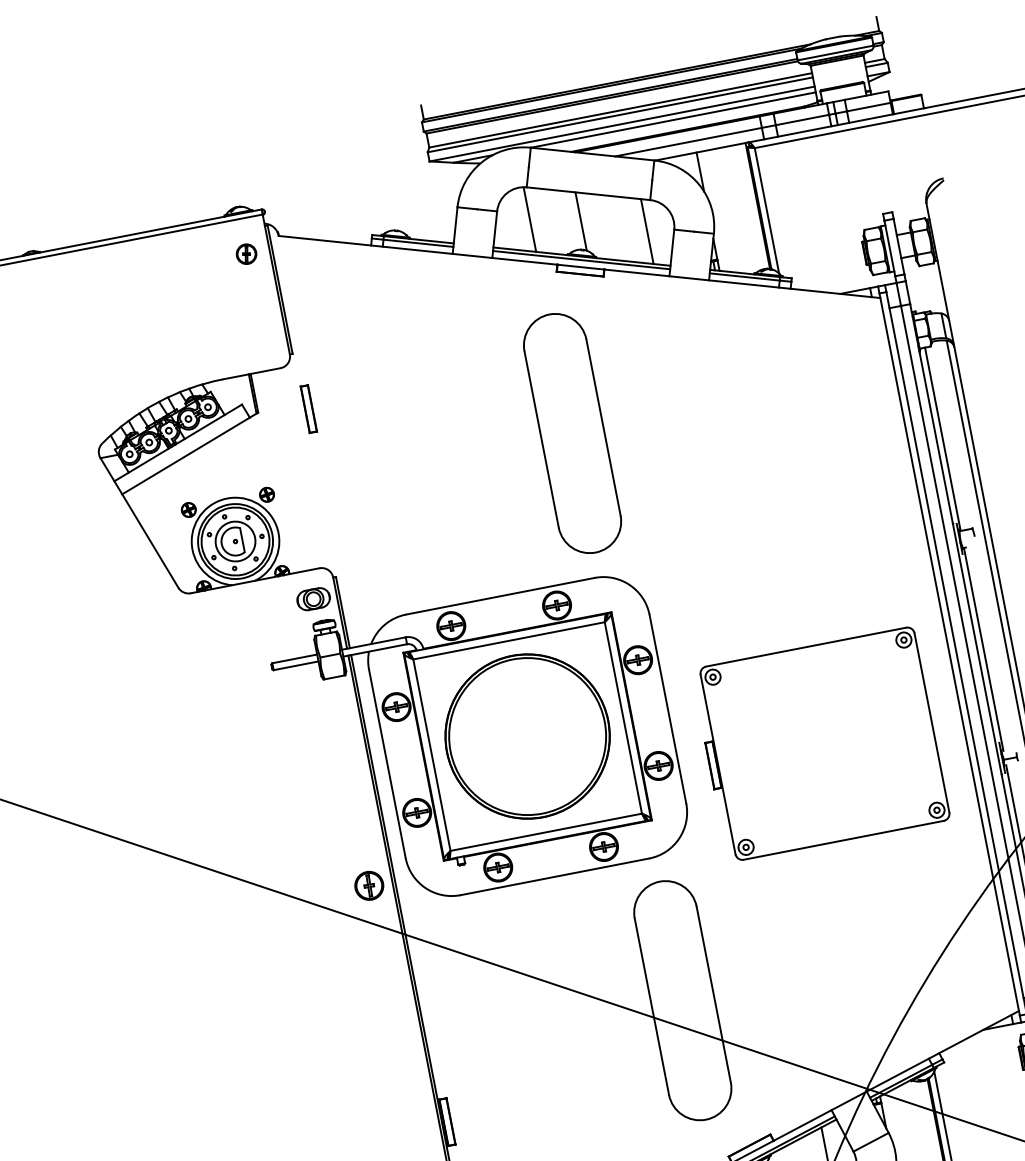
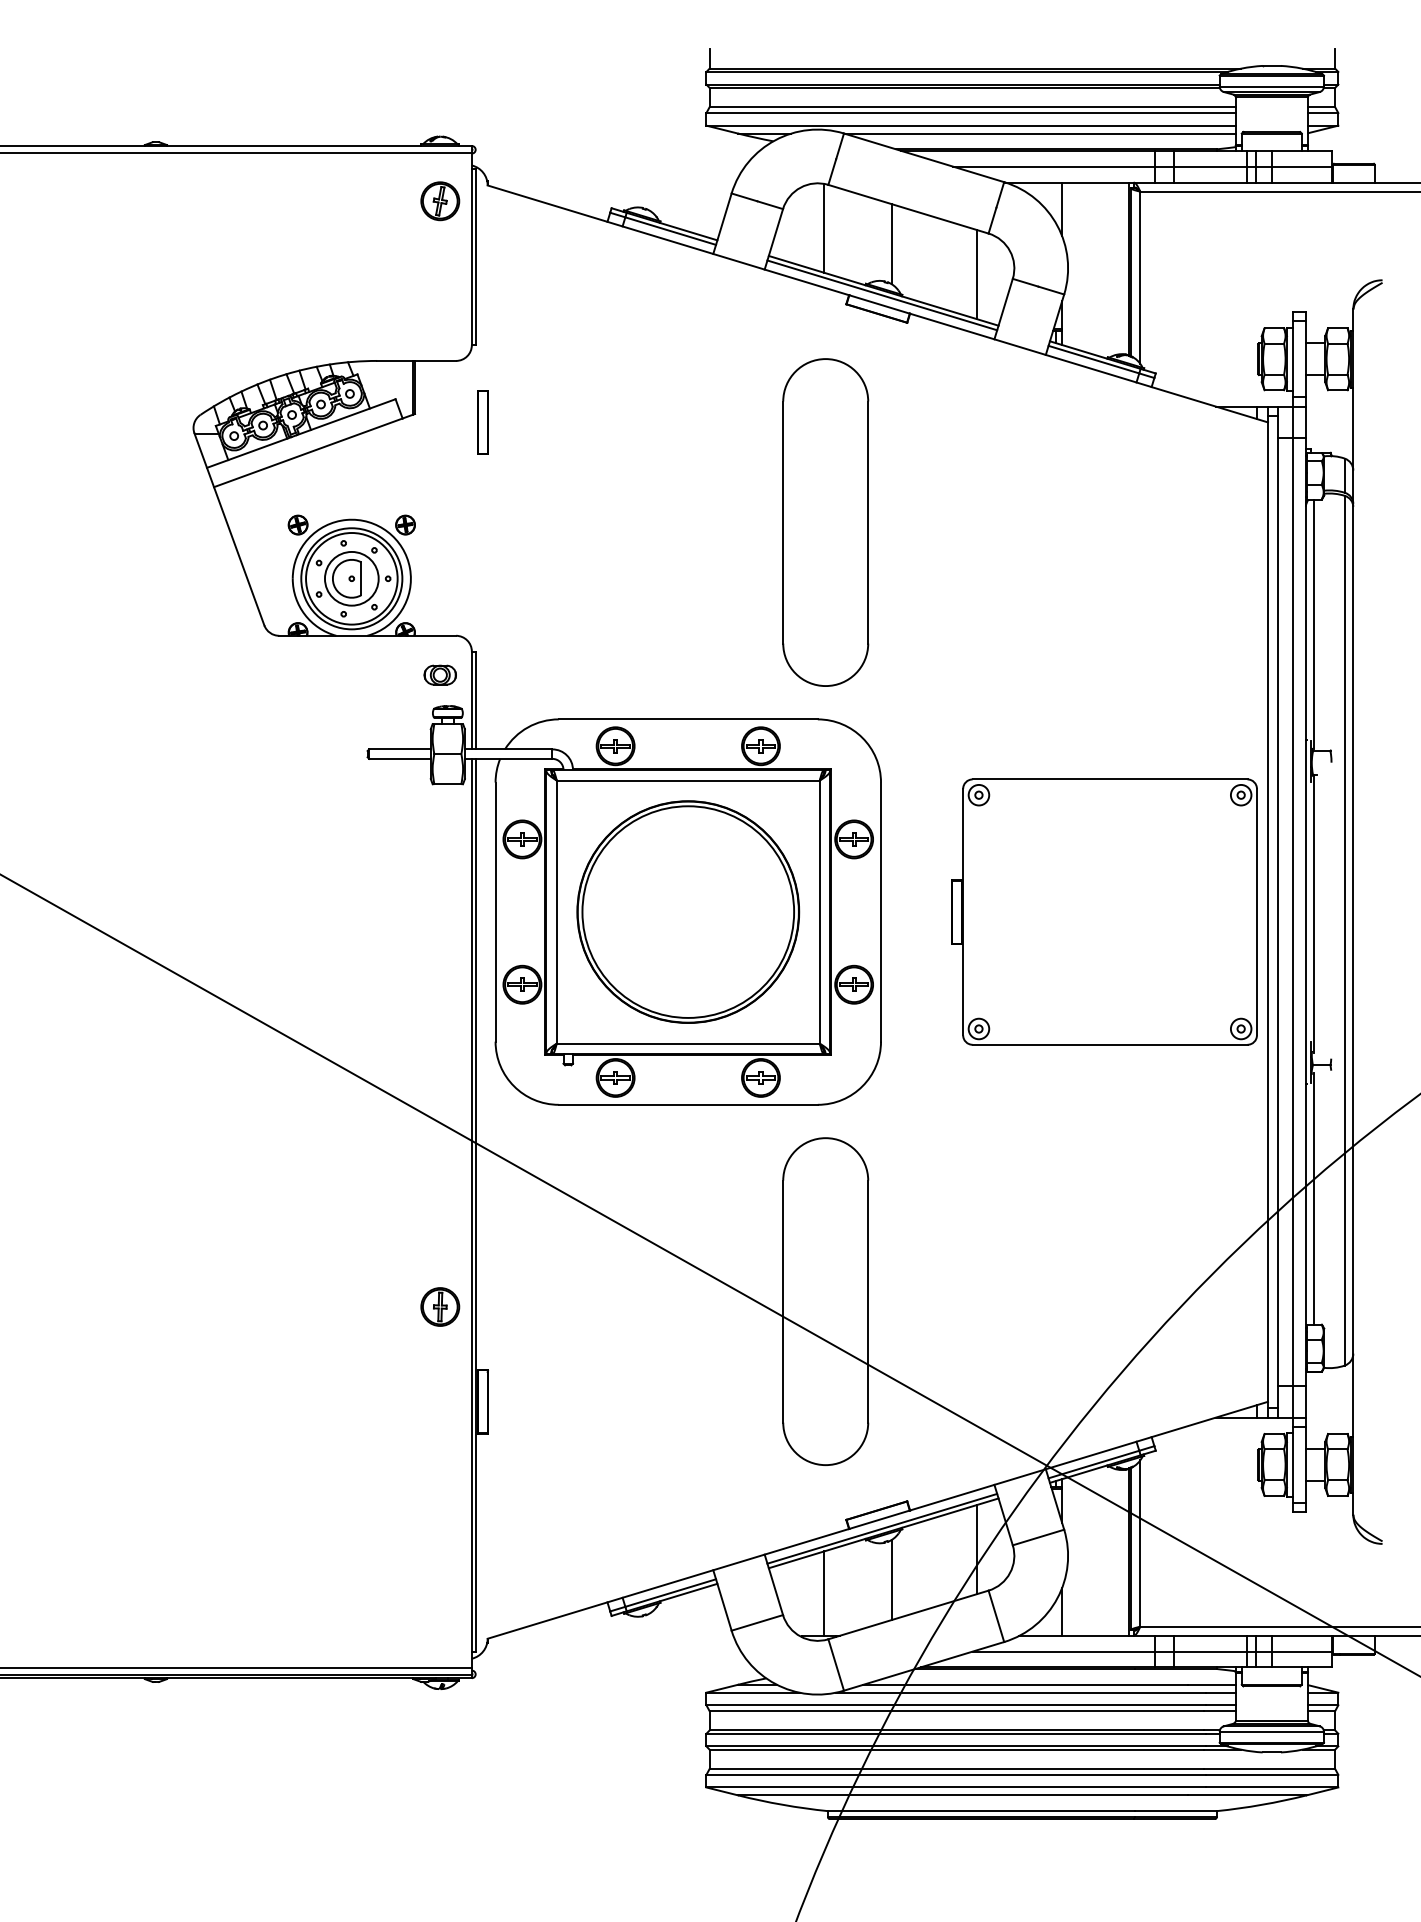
part: (246, 254) -> (440, 201), size x1.43
part: (312, 598) -> (439, 674), size x0.71
part: (820, 744) -> (1104, 911), moved
part: (369, 885) -> (440, 1306), moved

